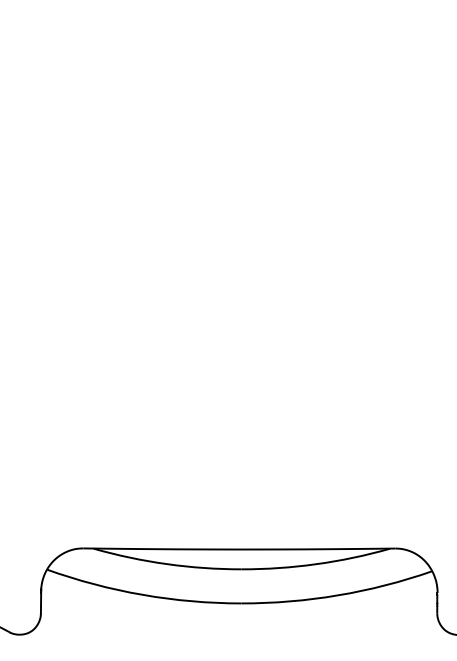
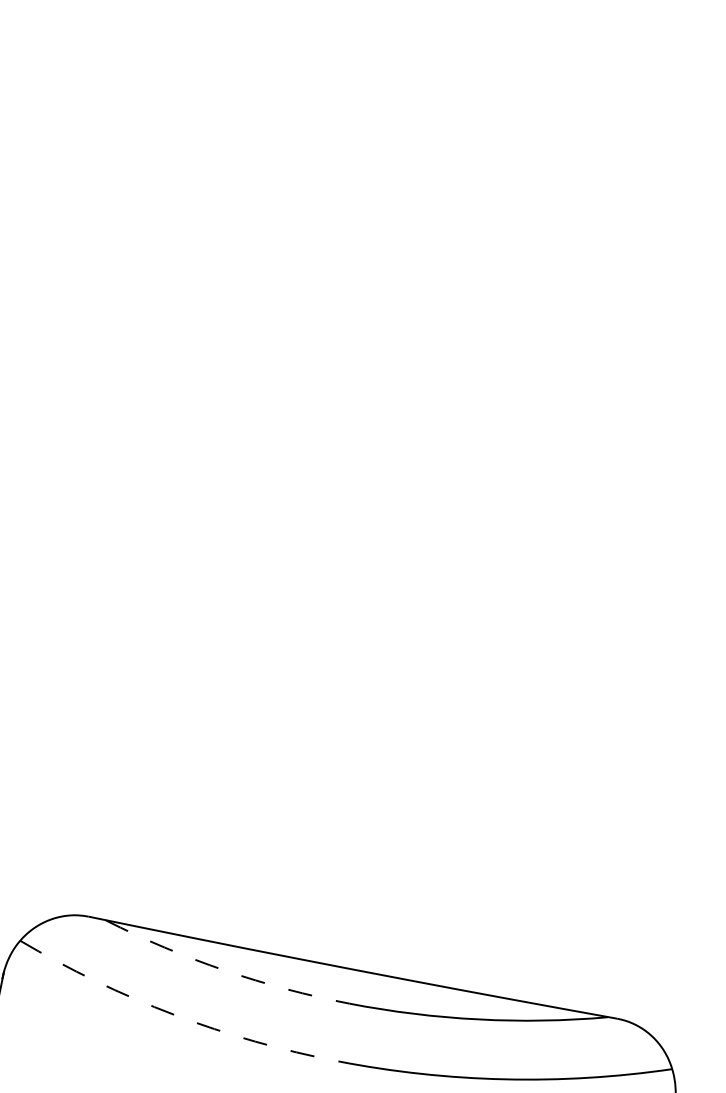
arc: (166, 564) -> (224, 971), solid -> dashed
arc: (142, 594) -> (173, 1014), solid -> dashed

